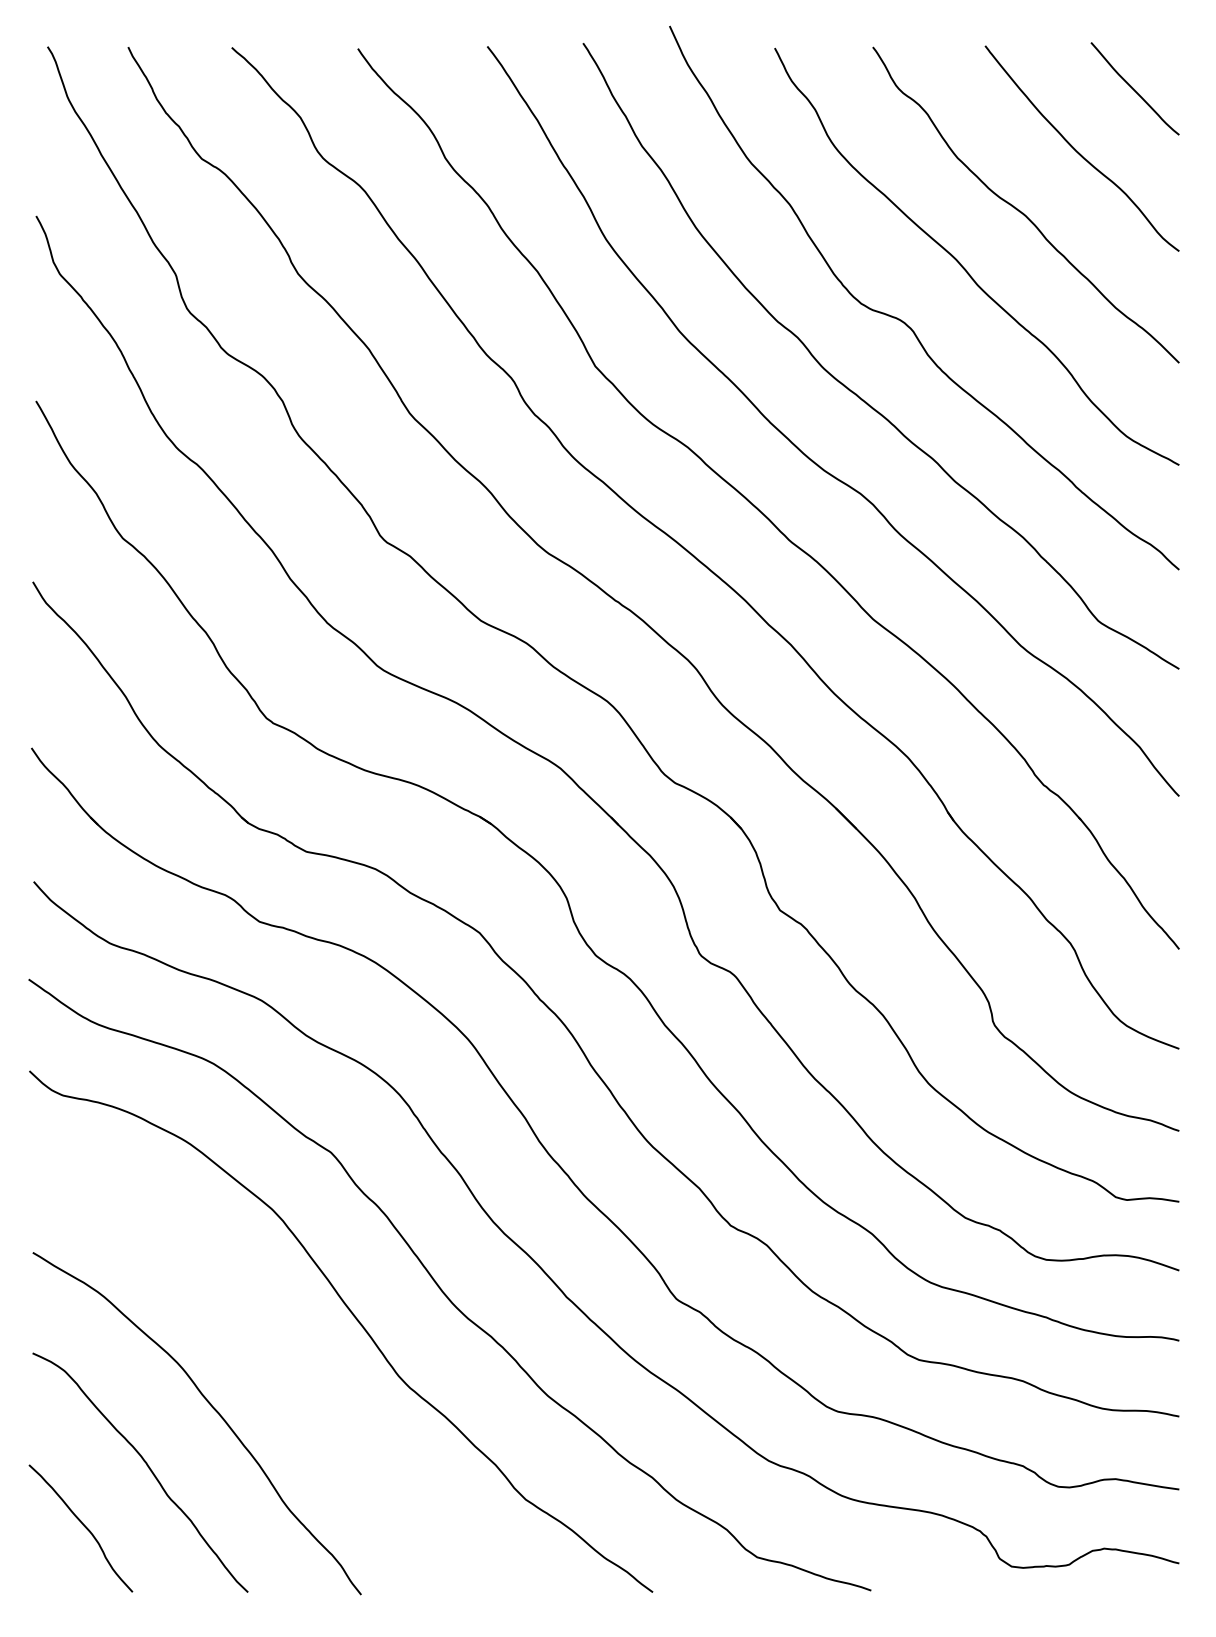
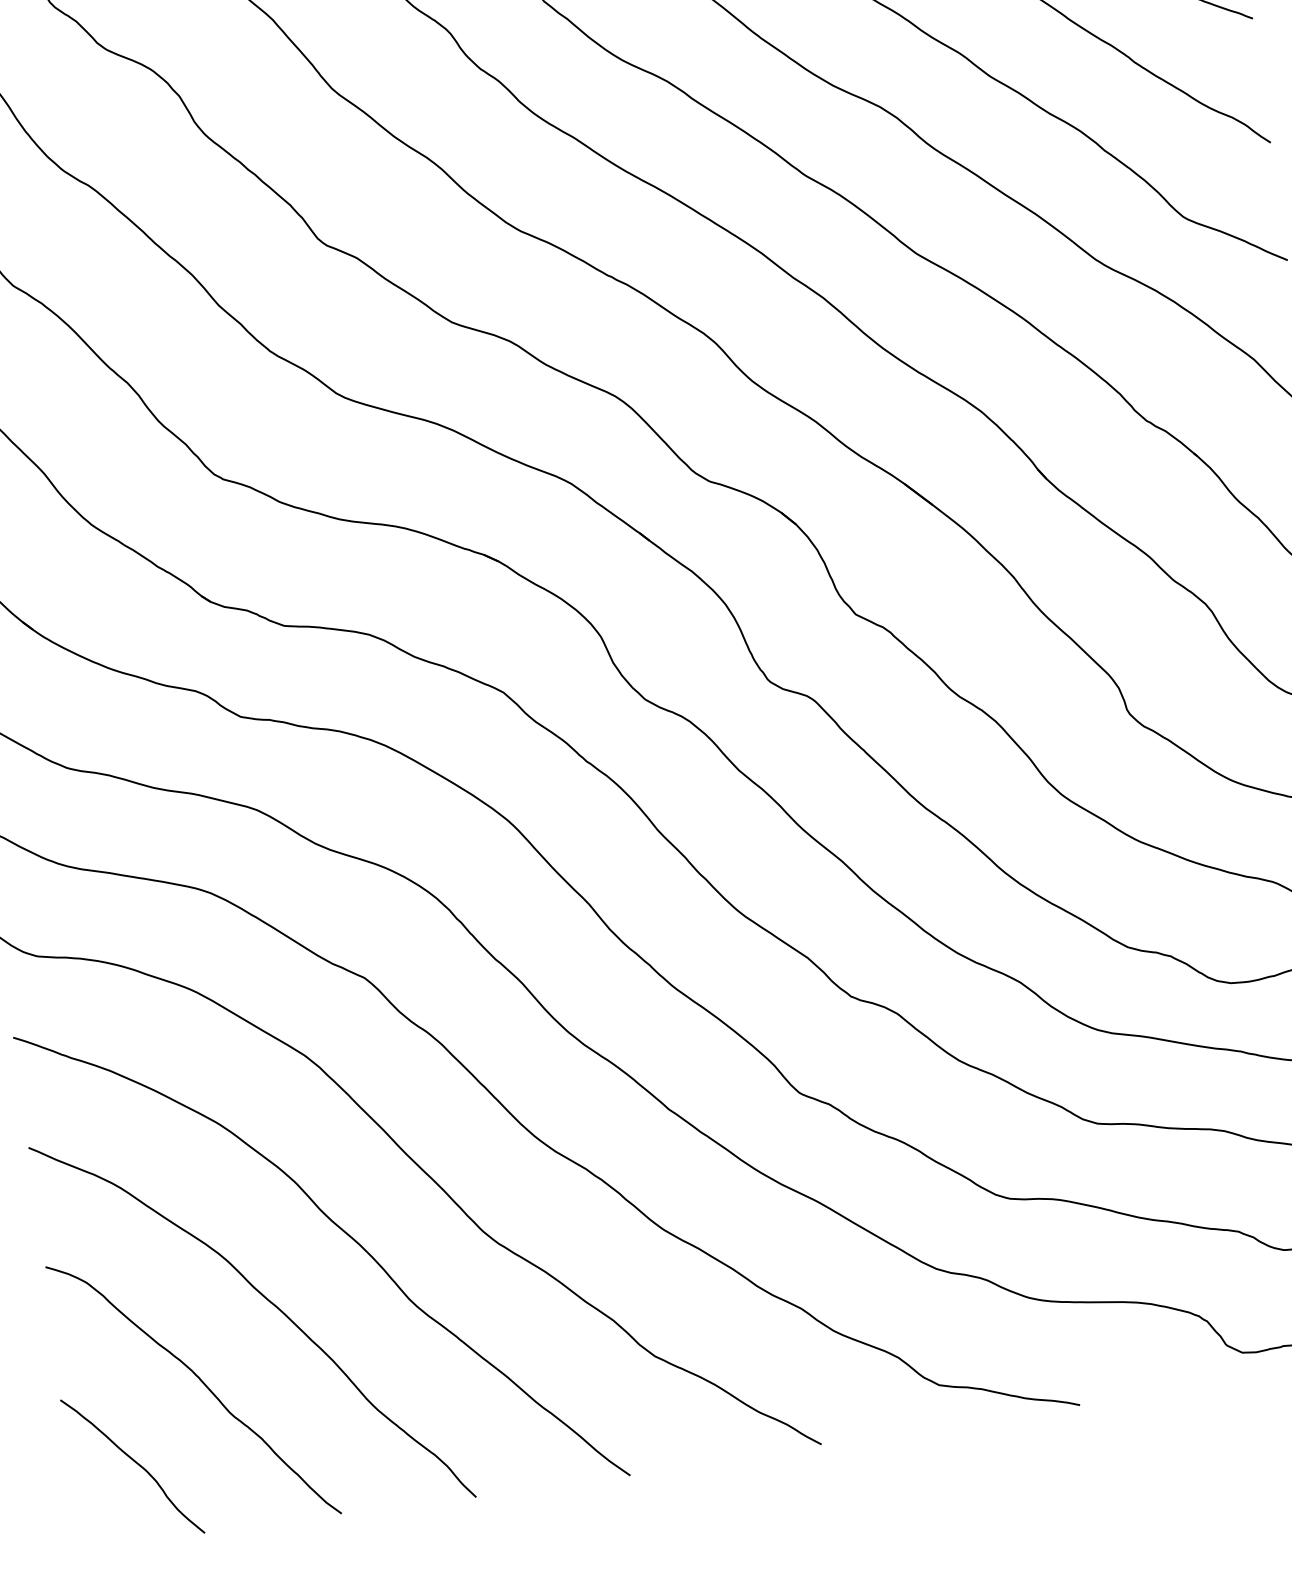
curve: (281, 1358) -> (341, 1230), added

